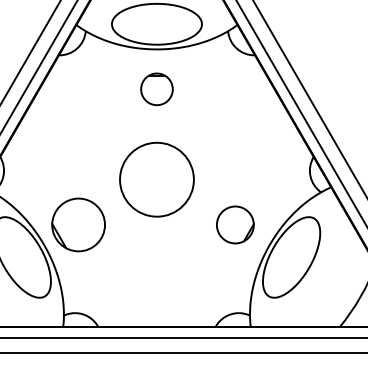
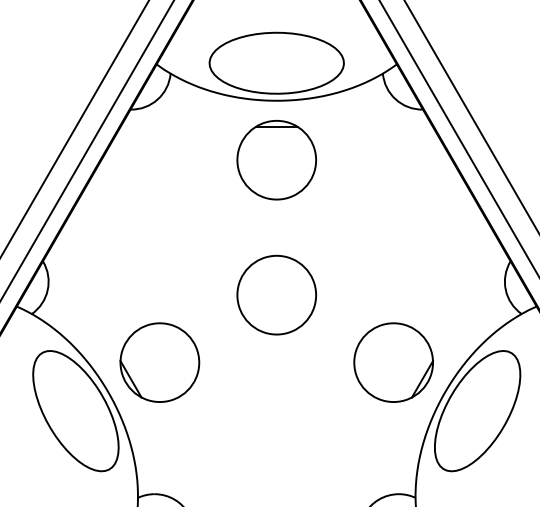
part: (156, 89) -> (276, 160), size x1.67
circle: (156, 179) -> (276, 294), size x0.71
part: (235, 224) -> (393, 361), size x1.43

